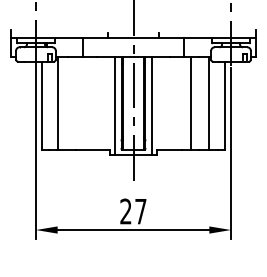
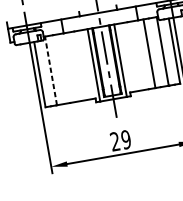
line: (57, 103) -> (50, 70), solid -> dashed
text: (140, 211) -> (125, 139), 27 -> 29

